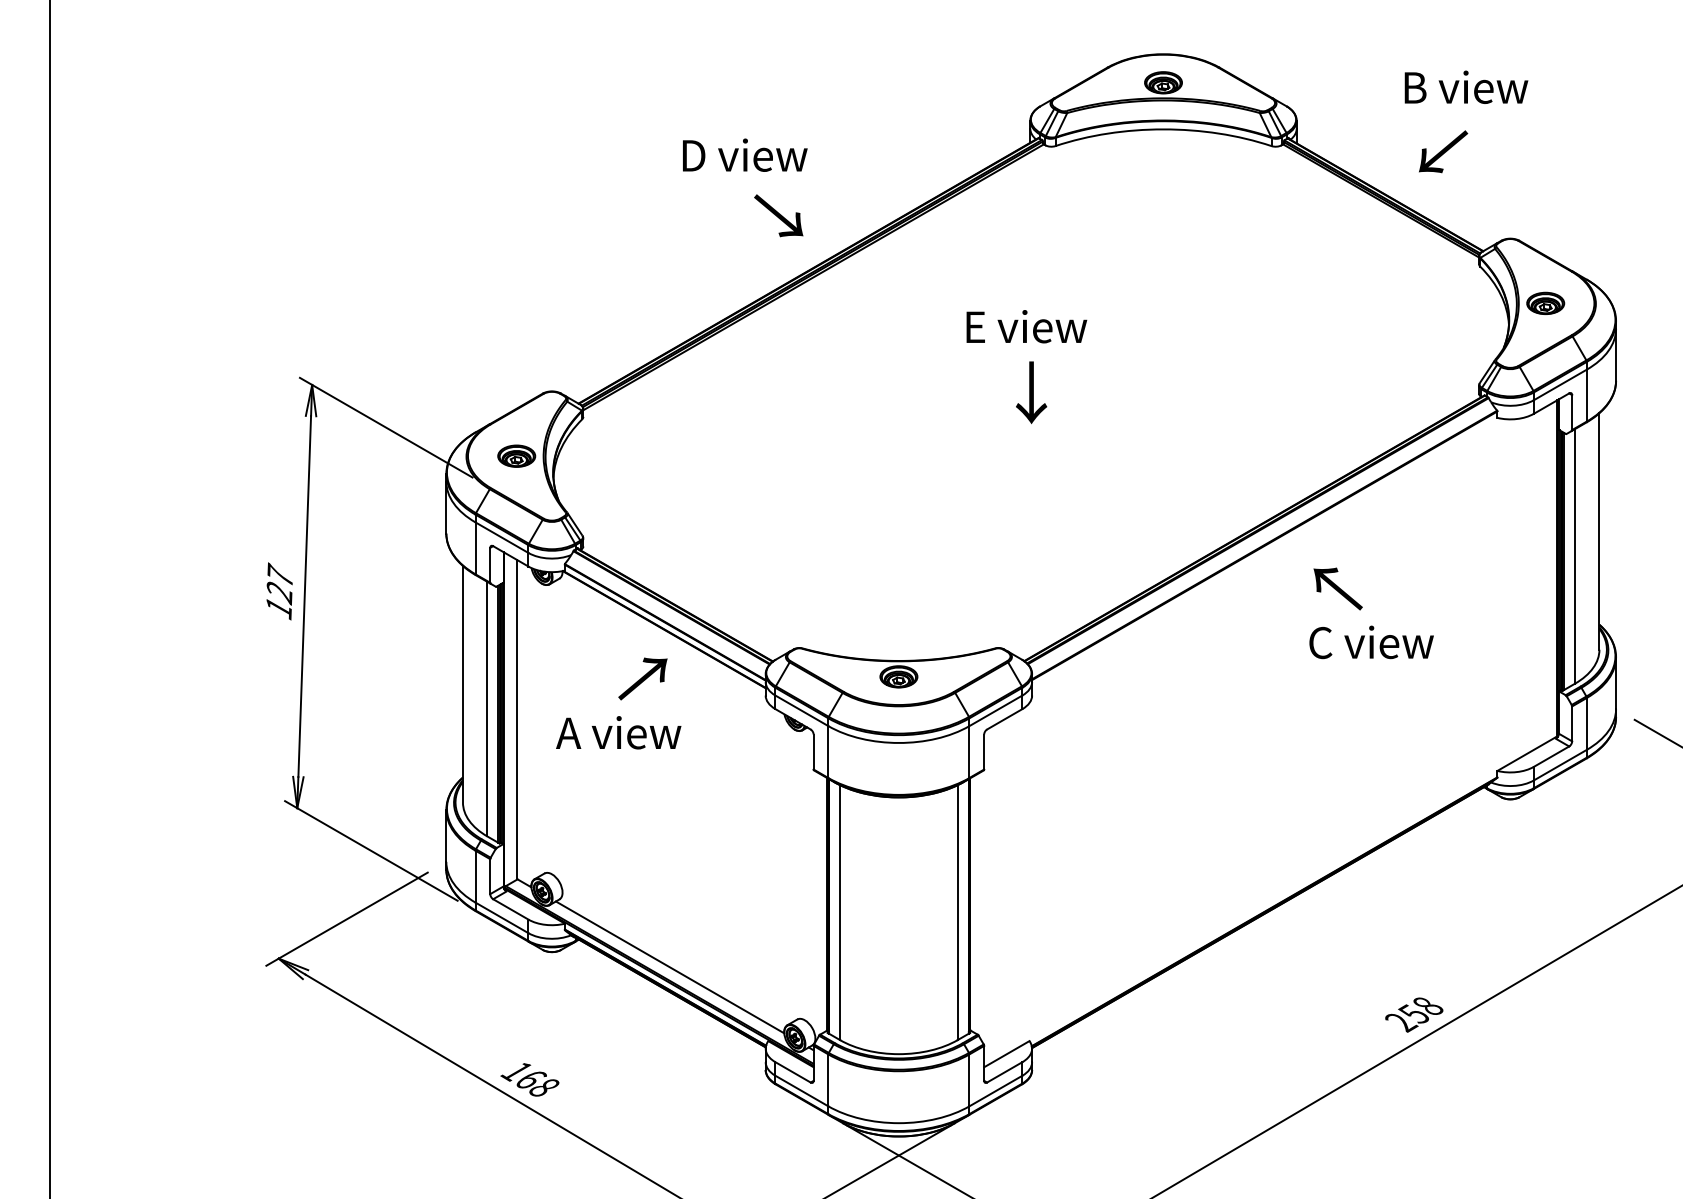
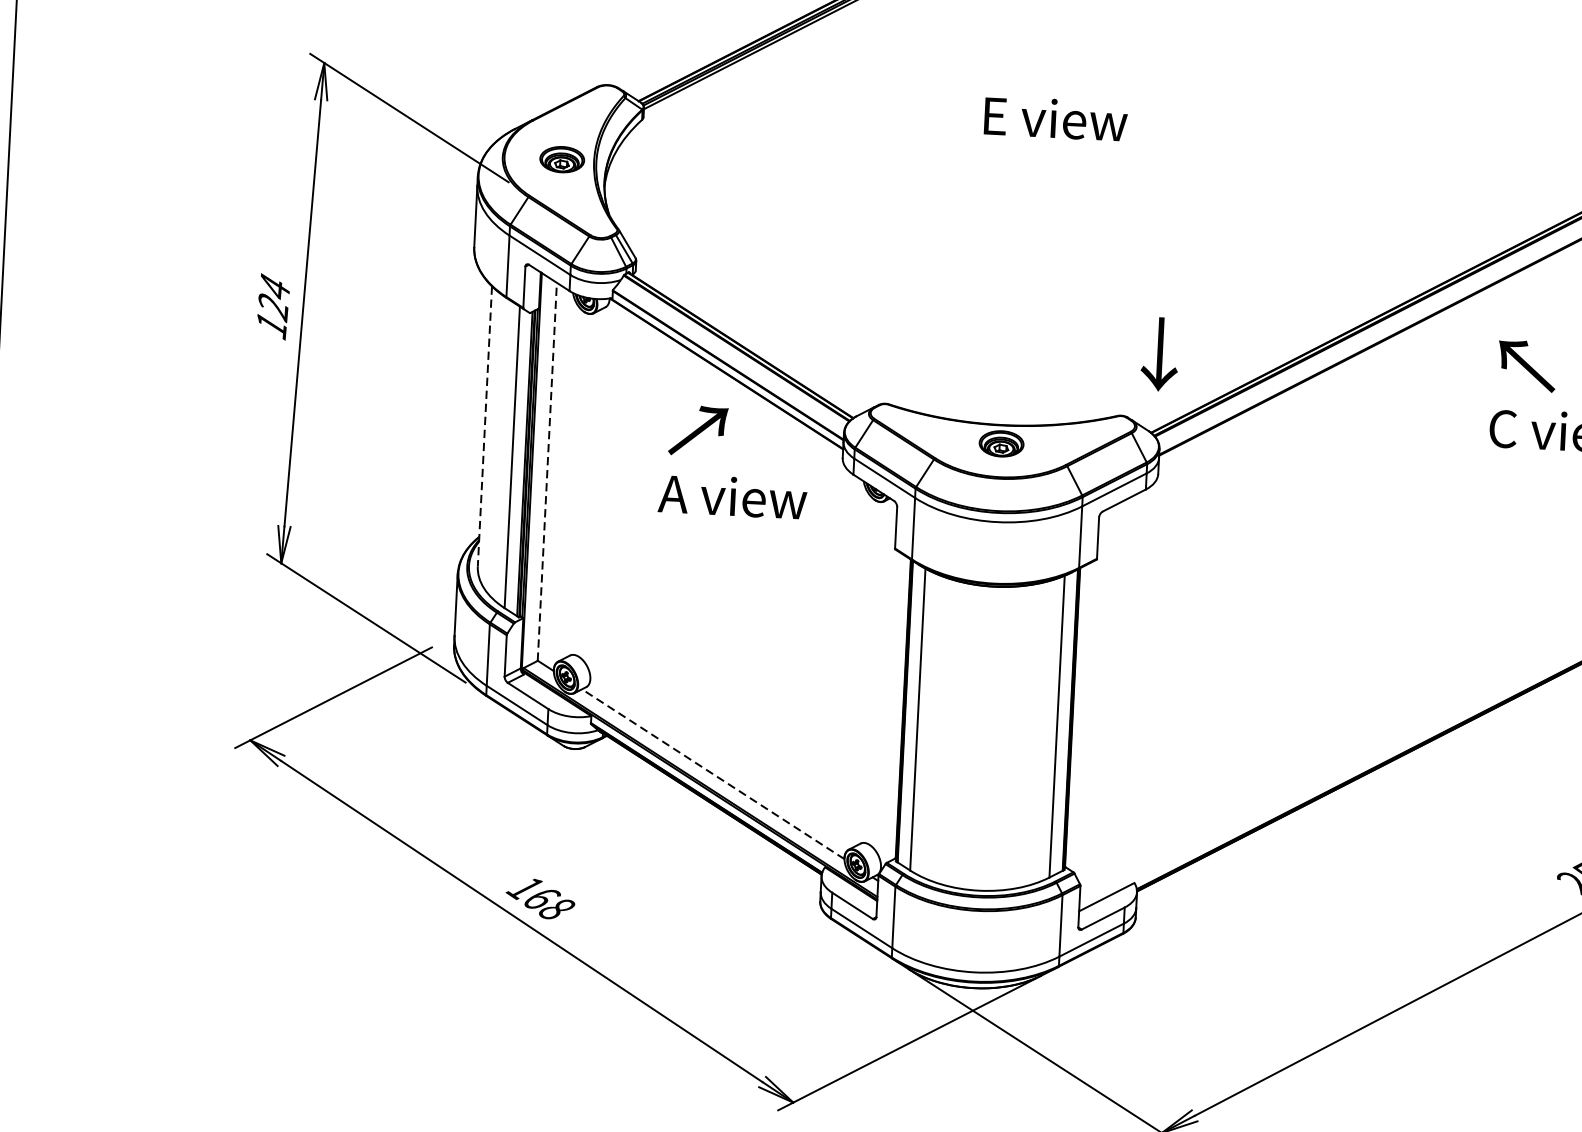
text: (1026, 326) -> (1055, 118), moved
text: (1031, 392) -> (1160, 354), moved
text: (279, 574) -> (274, 285), 127 -> 124
line: (462, 684) -> (484, 426), solid -> dashed
line: (517, 719) -> (547, 471), solid -> dashed
text: (618, 732) -> (732, 496), moved
line: (670, 967) -> (713, 774), solid -> dashed

